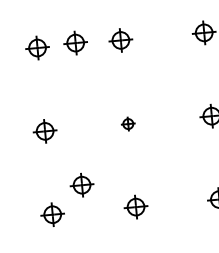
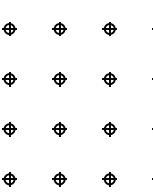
part: (75, 43) -> (82, 28), removed
part: (128, 124) -> (109, 79), size x1.67
part: (81, 185) -> (78, 113), removed

